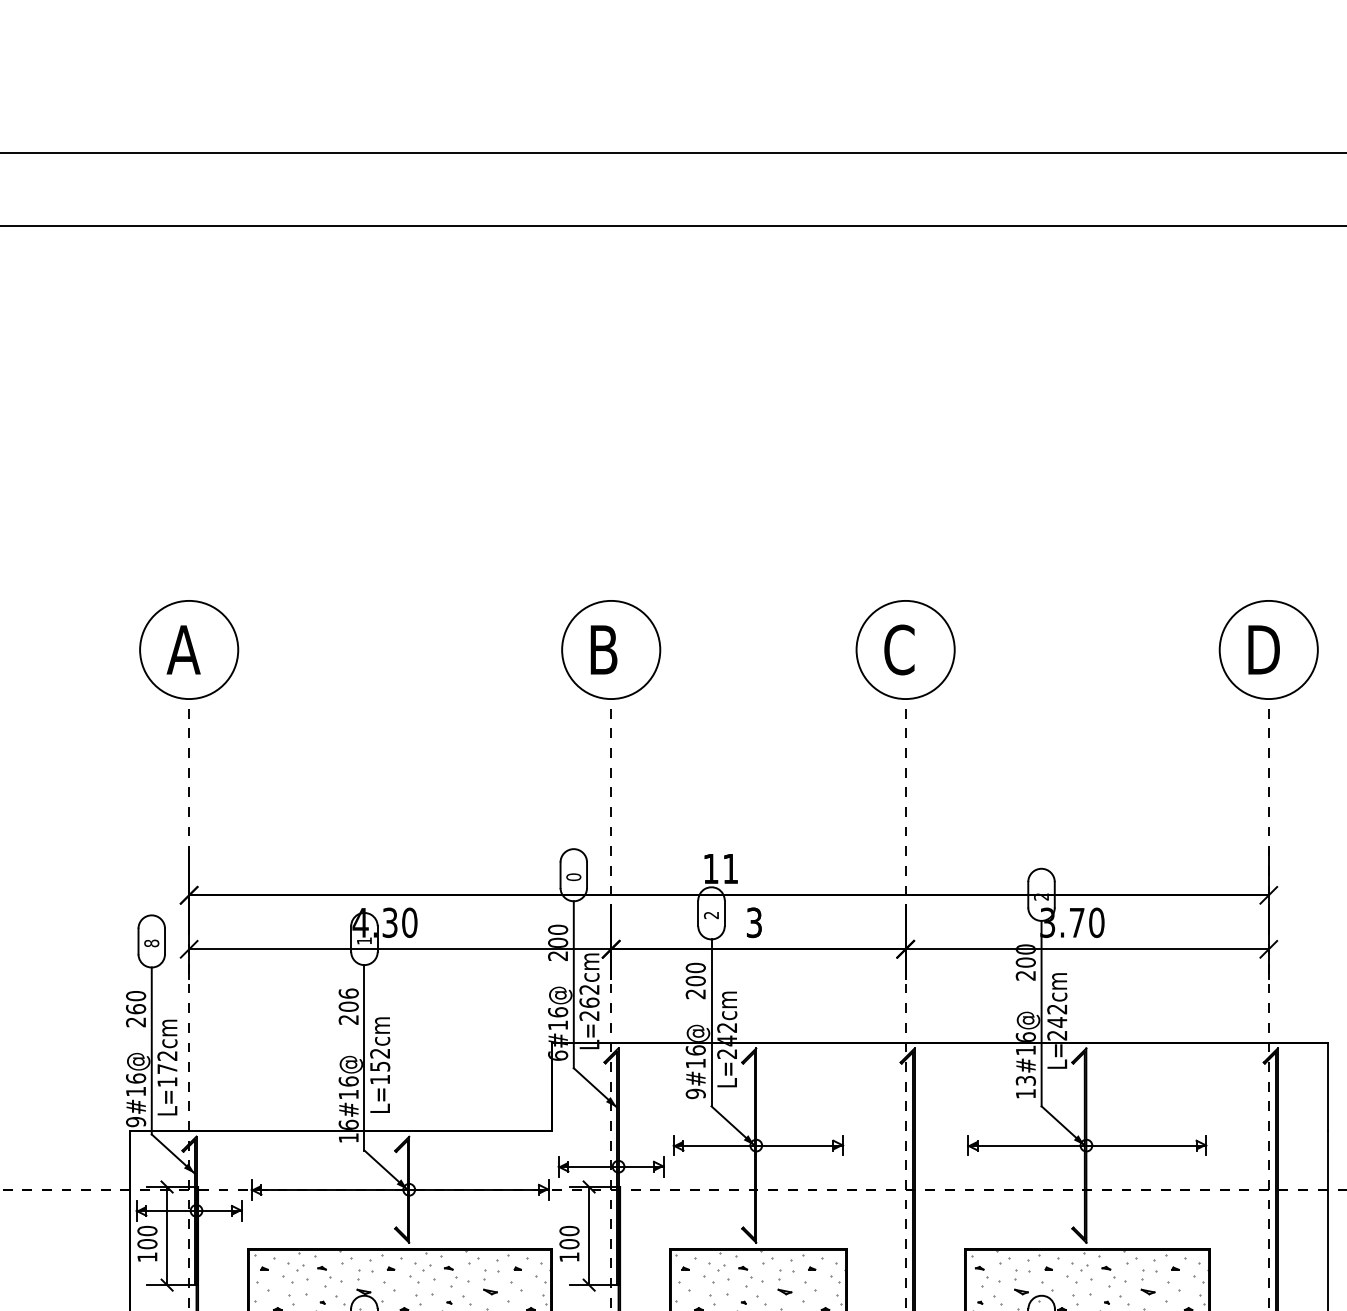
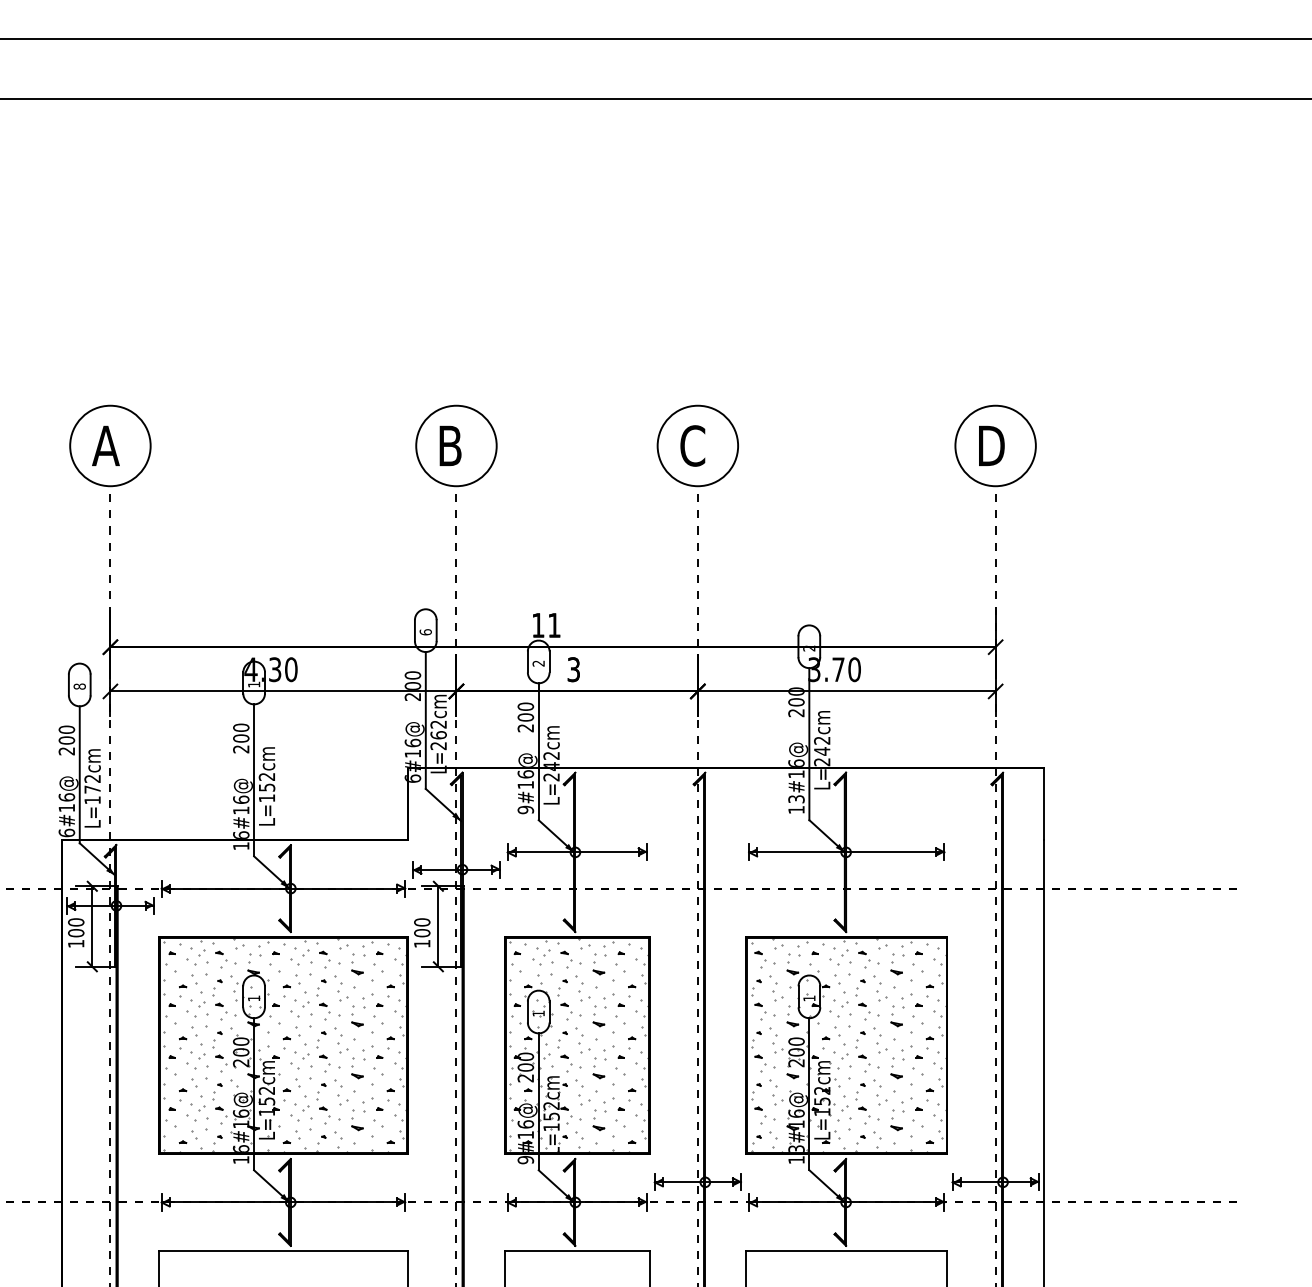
text: (573, 877) -> (425, 632), 0 -> 6
text: (349, 993) -> (241, 727), 206 -> 200
text: (135, 1009) -> (66, 740), 260 -> 200
text: (135, 1121) -> (66, 832), 9#16@ -> 6#16@

